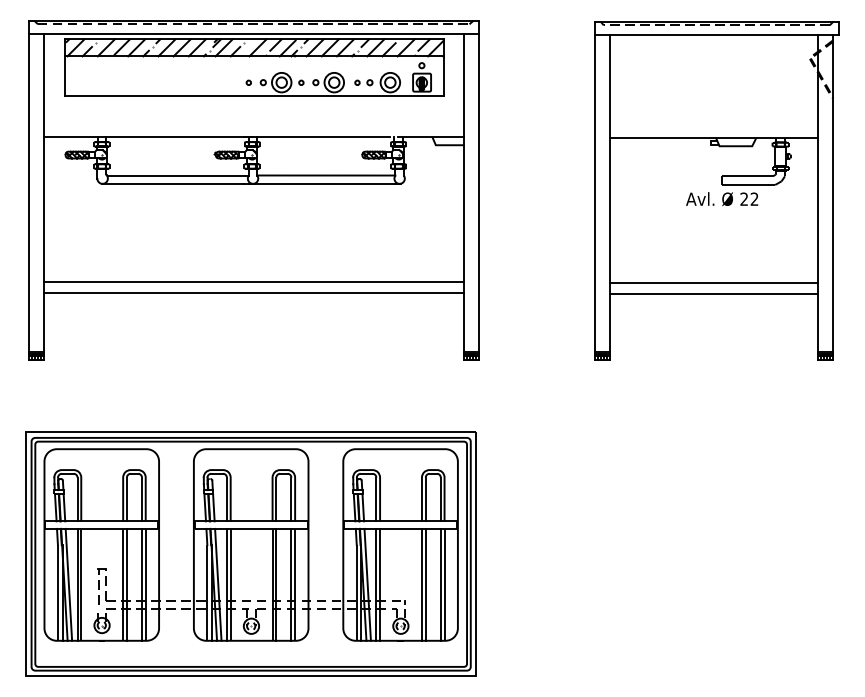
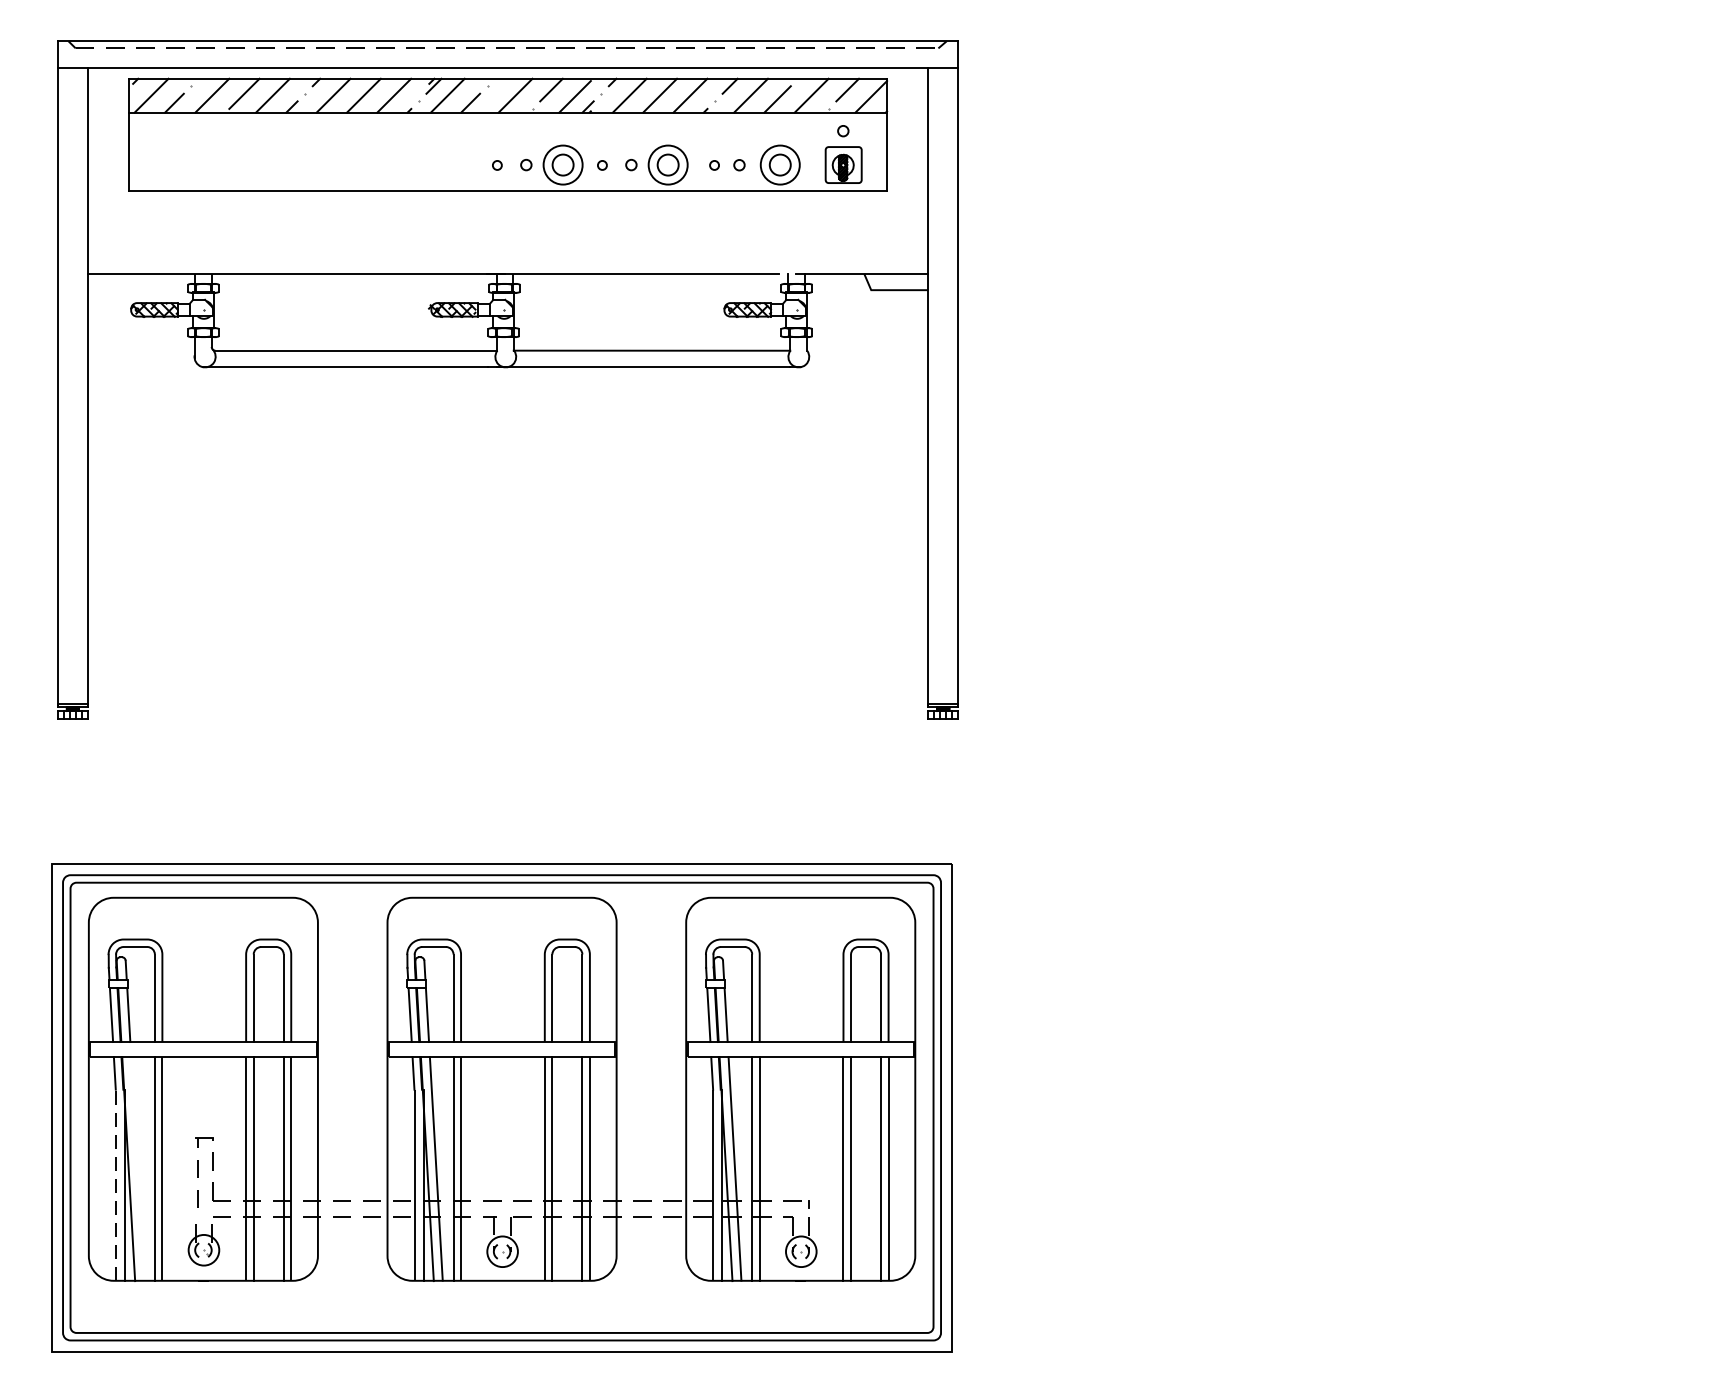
part: (716, 190) -> (1432, 380), removed
line: (253, 281) -> (506, 562), removed
line: (253, 292) -> (506, 584), removed
line: (68, 584) -> (136, 1168), removed
line: (57, 592) -> (114, 1184), solid -> dashed

